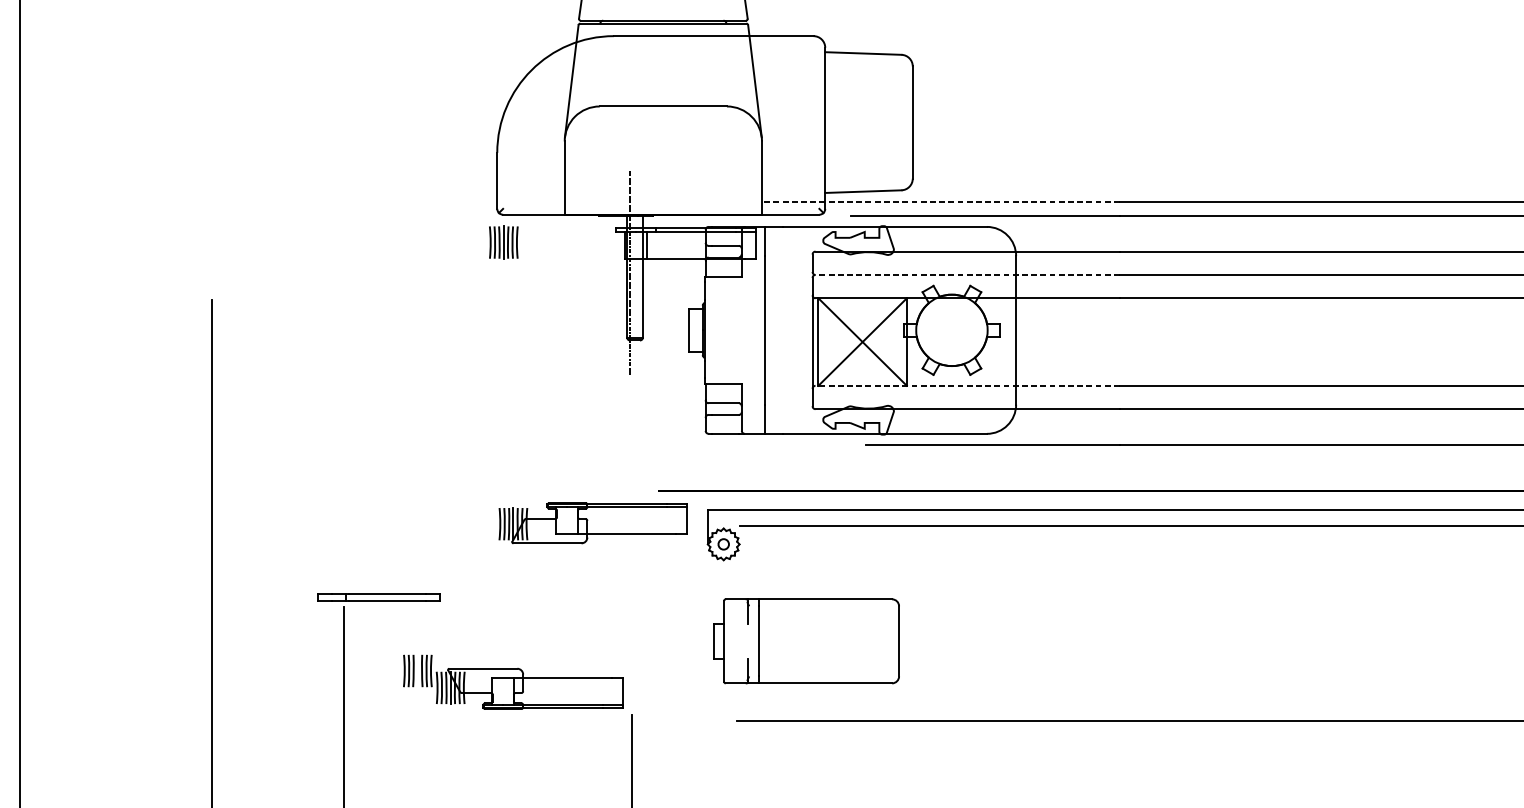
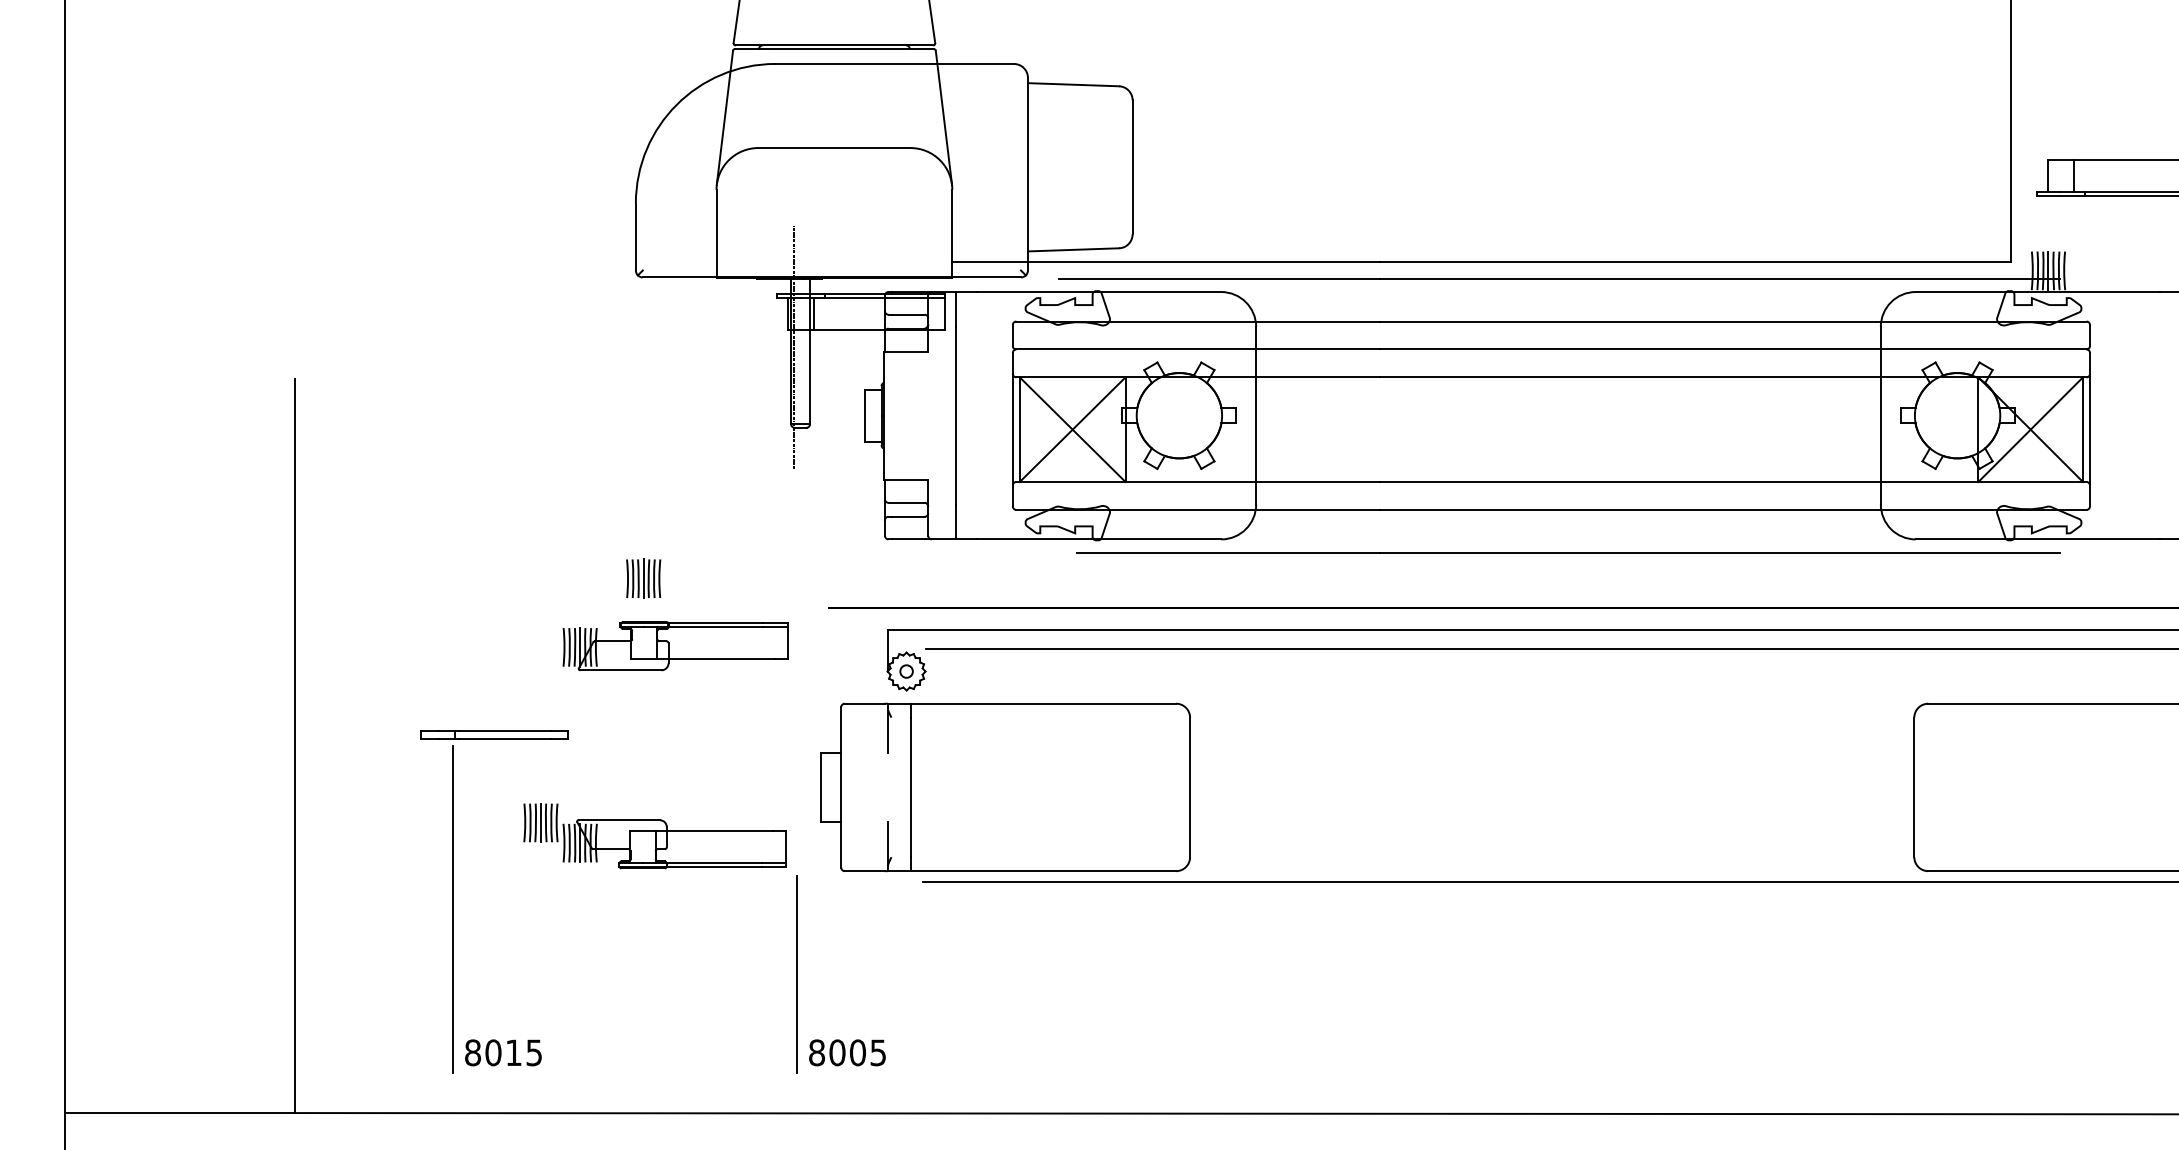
line: (941, 202) -> (1166, 262), dashed -> solid
part: (503, 242) -> (643, 578), moved
line: (967, 274) -> (1198, 349), dashed -> solid
line: (967, 386) -> (1198, 482), dashed -> solid
part: (593, 523) -> (675, 646), moved
part: (806, 641) -> (1005, 787), size x1.67
line: (417, 670) -> (540, 822), added

